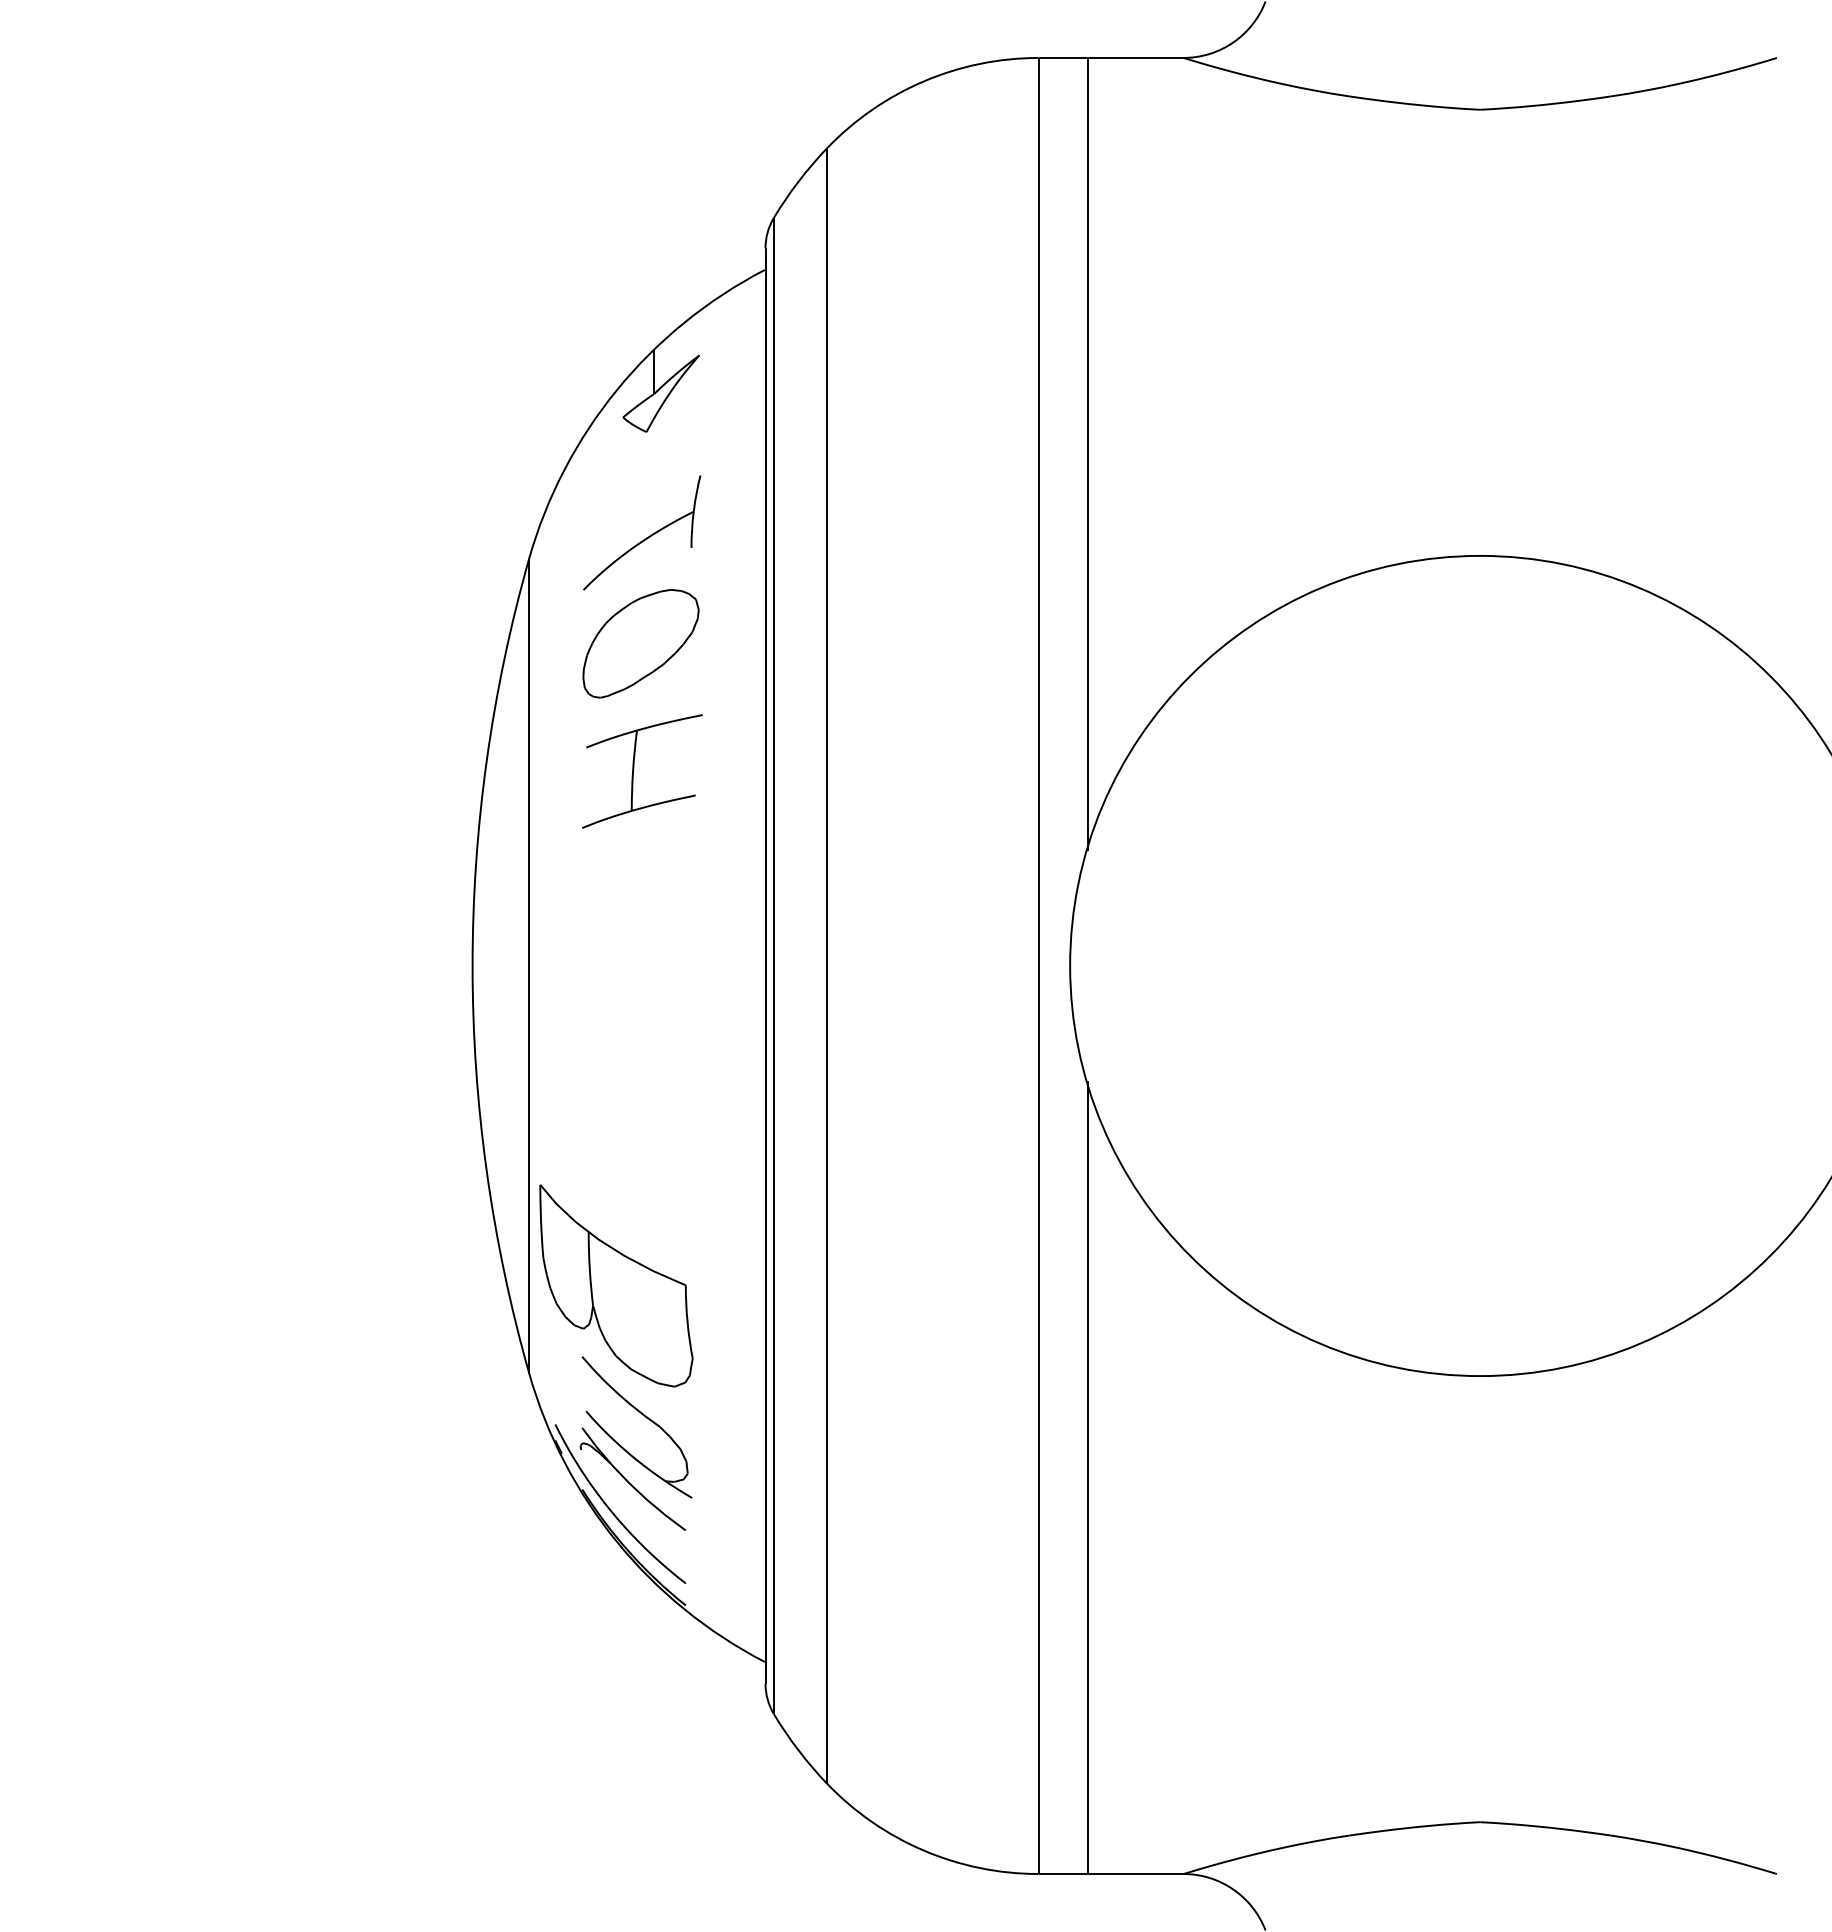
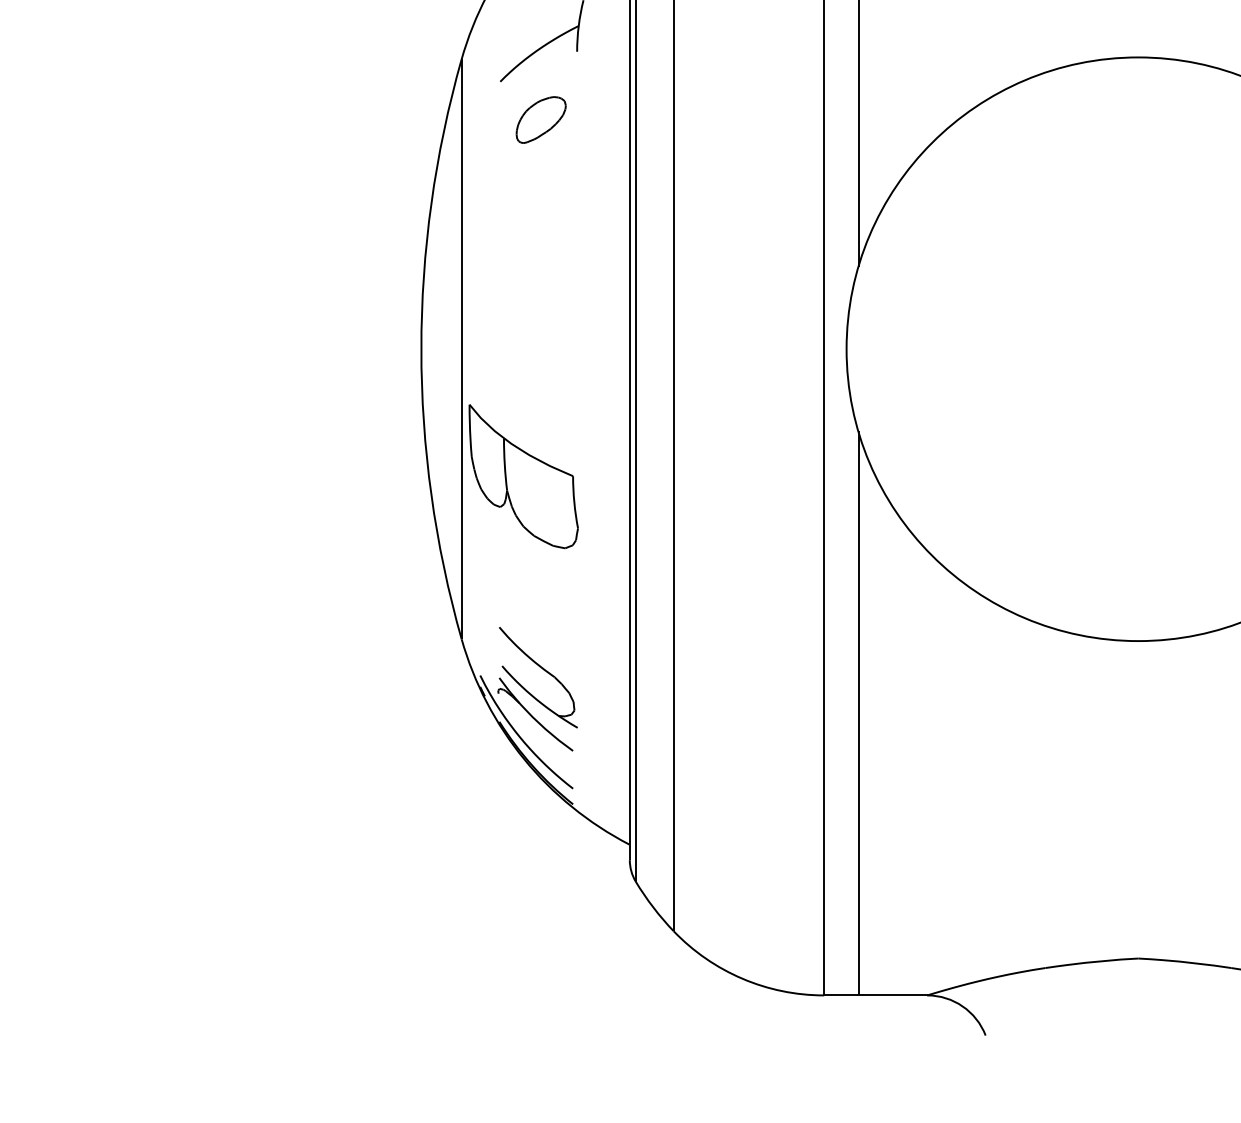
part: (640, 643) -> (540, 119), size x0.6
part: (634, 769) -> (536, 209), removed
part: (616, 1285) -> (523, 476), moved

